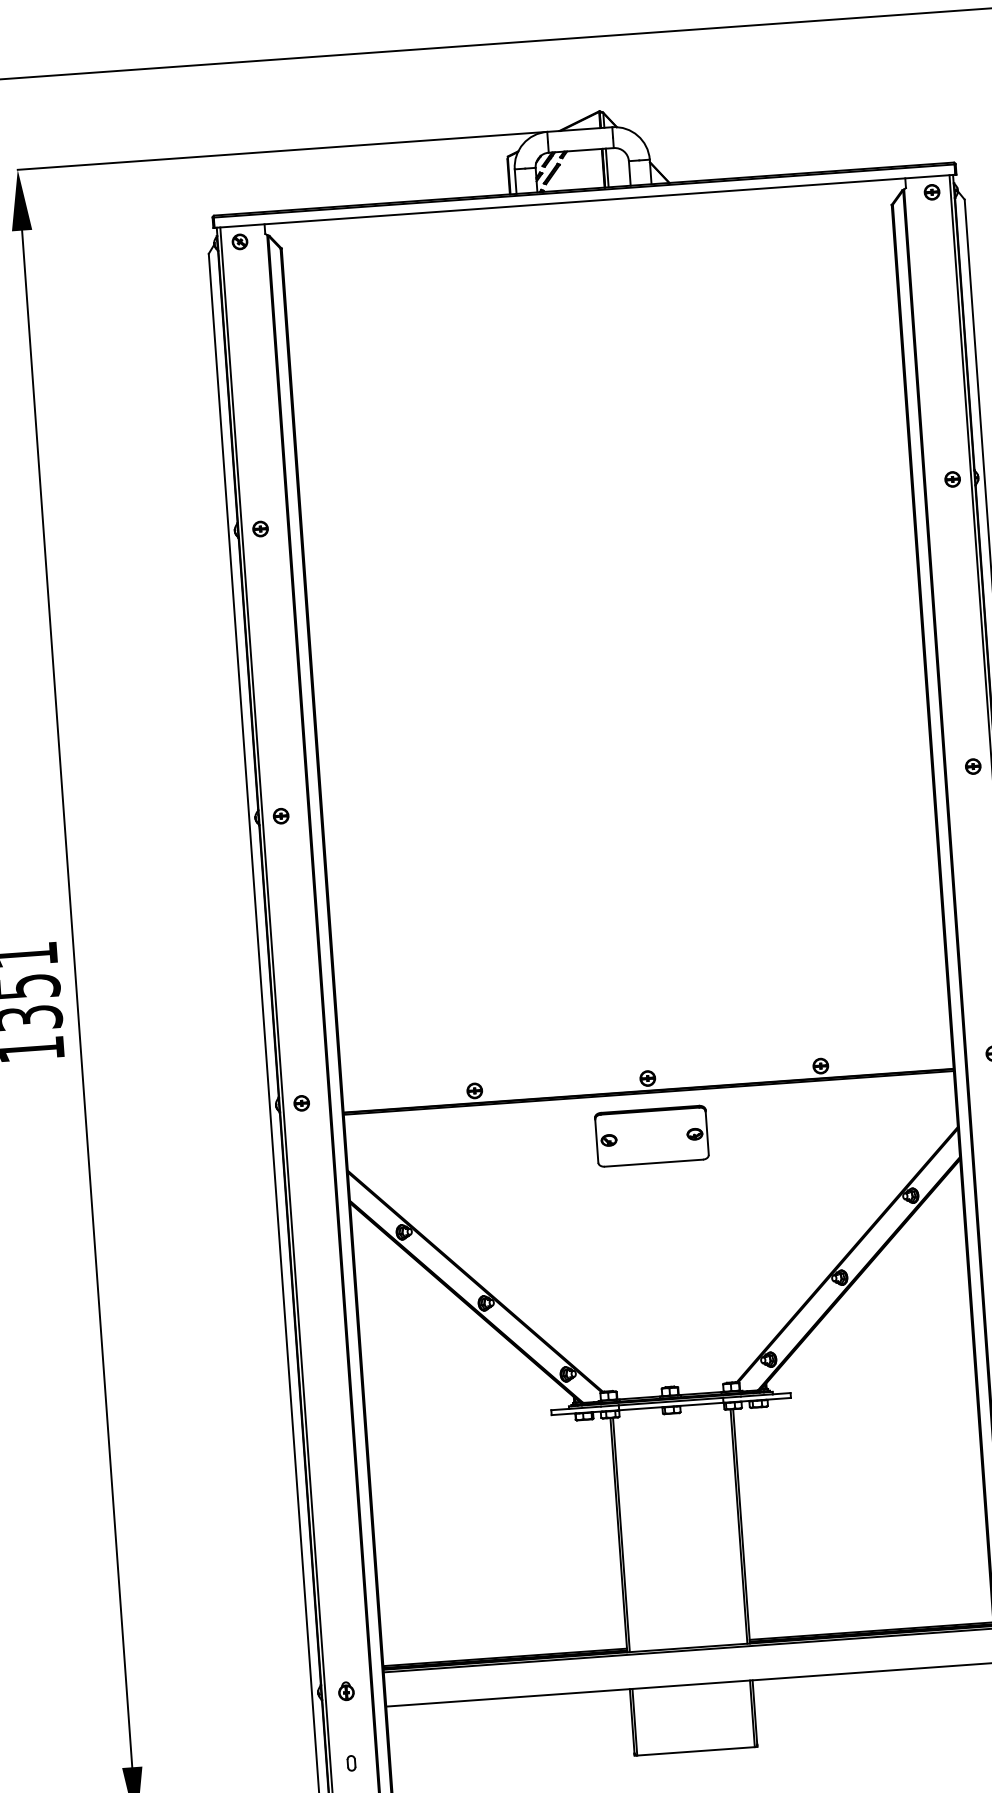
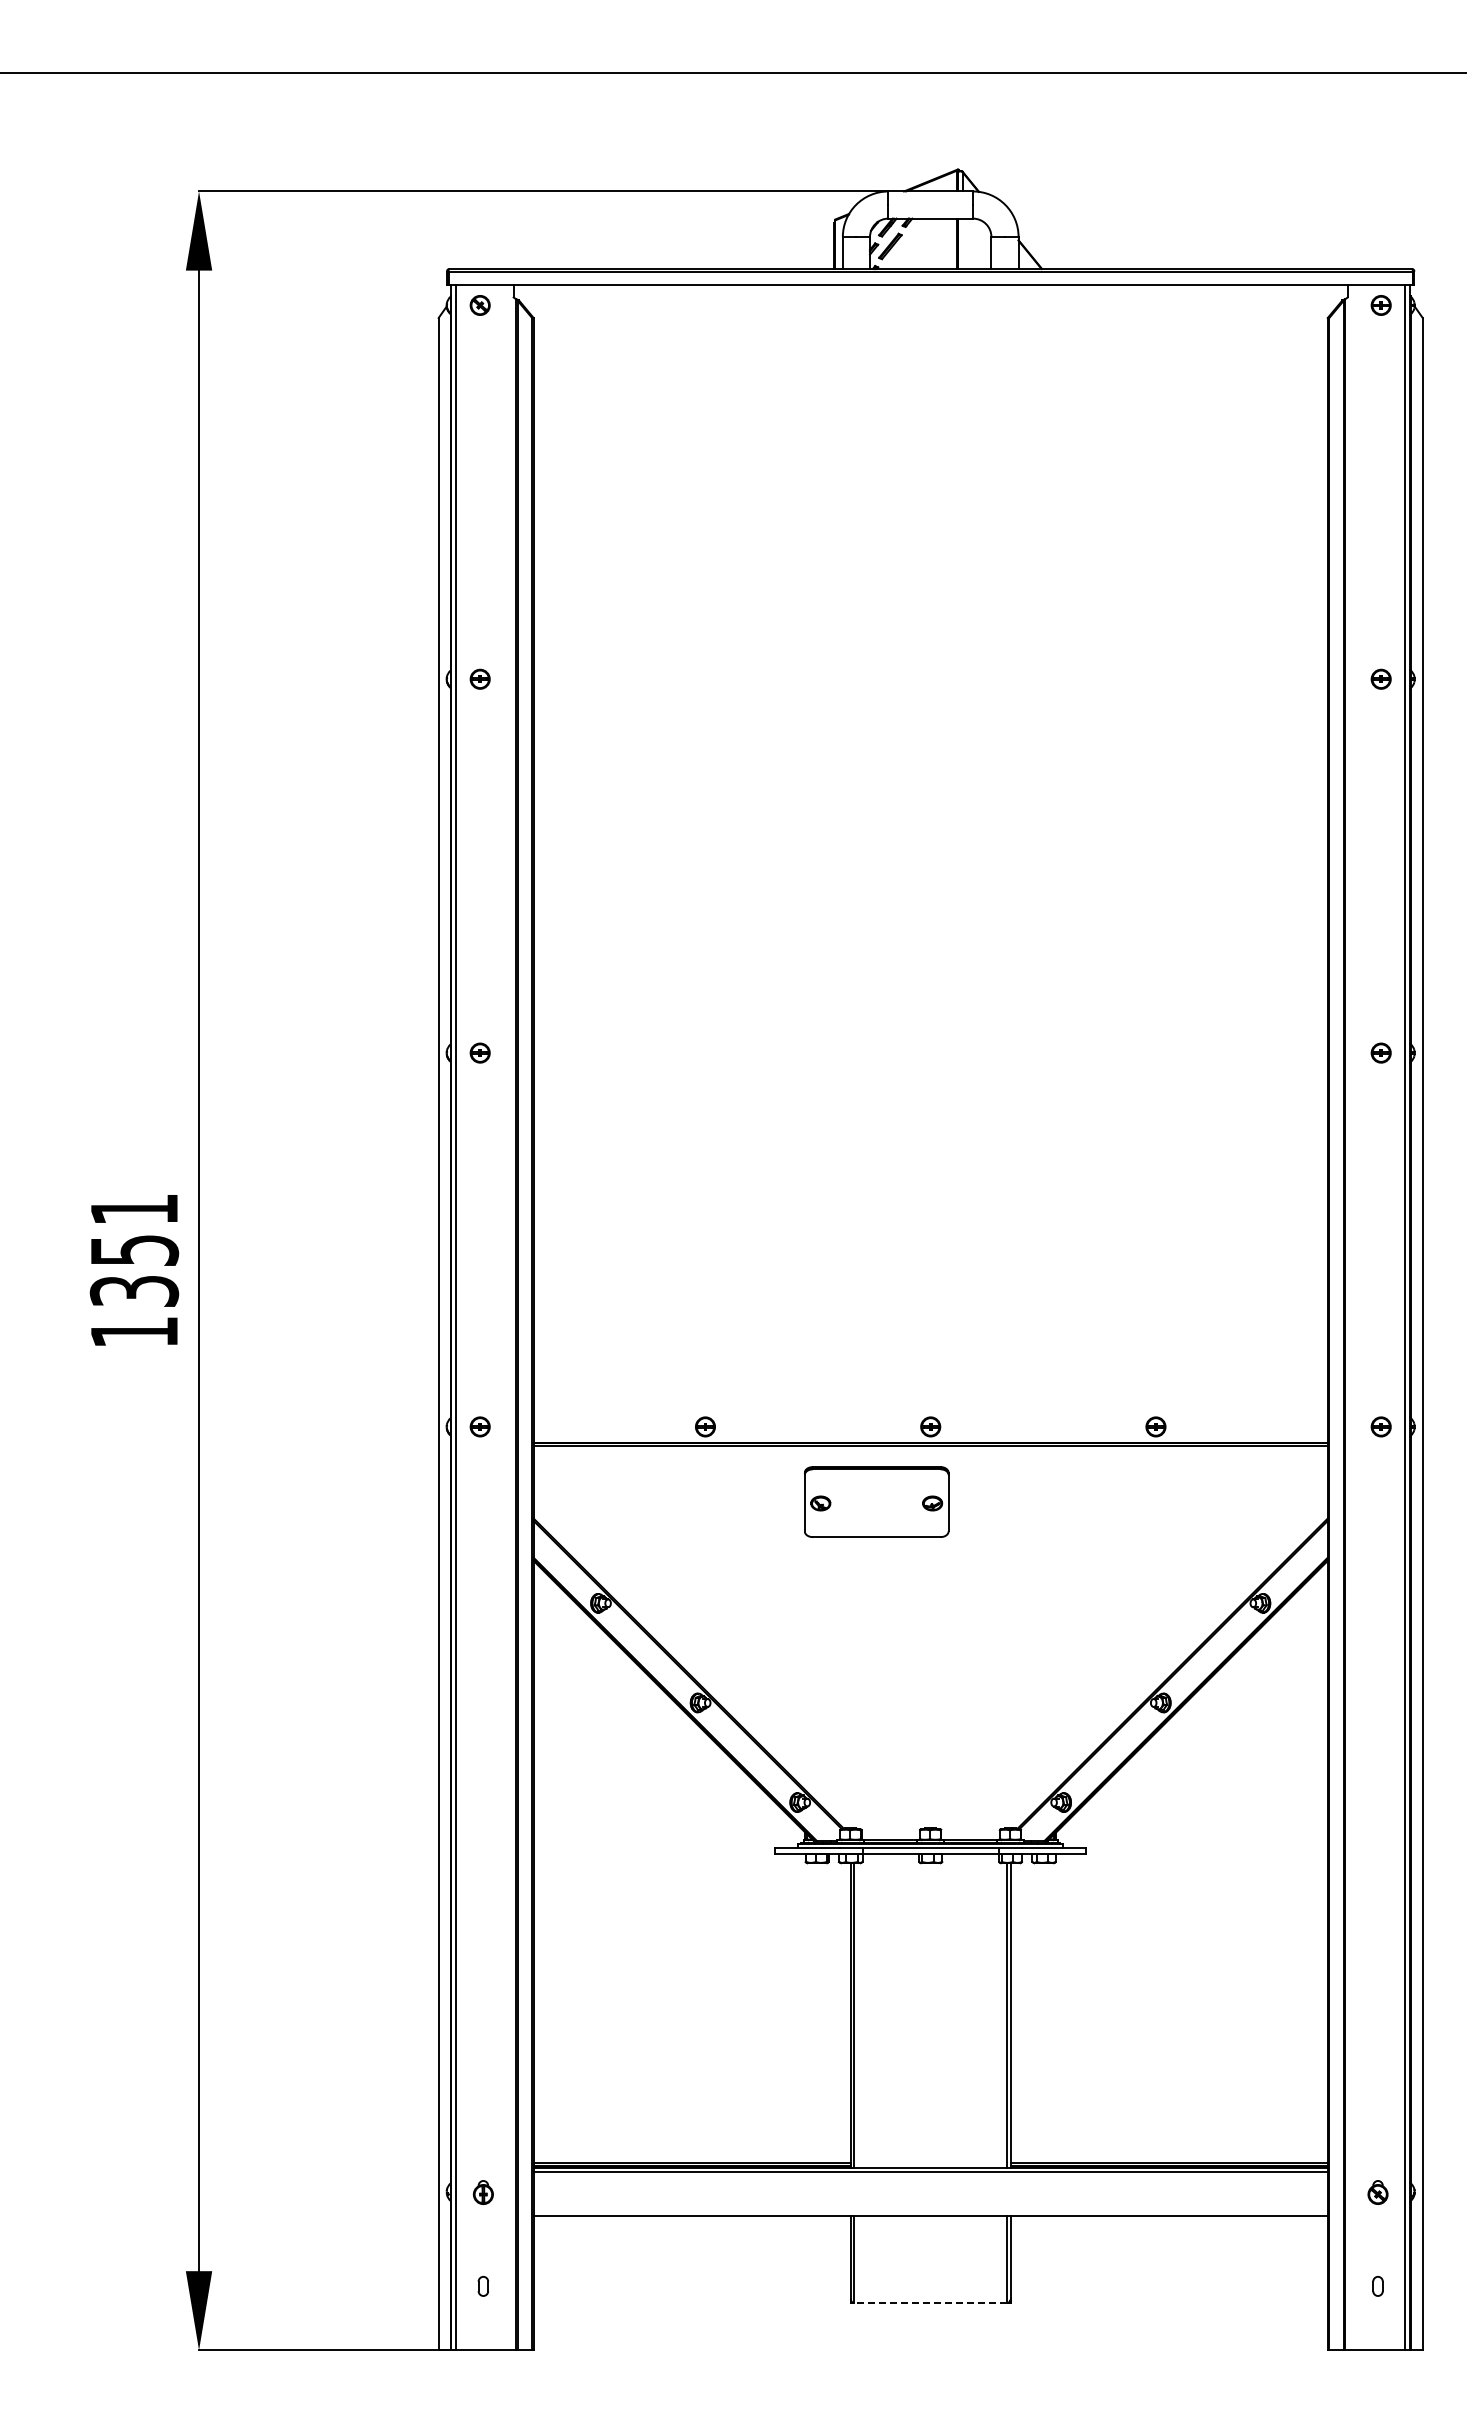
line: (607, 167) -> (962, 243), removed
part: (651, 1135) -> (876, 1501), moved
line: (695, 1751) -> (930, 2302), solid -> dashed

